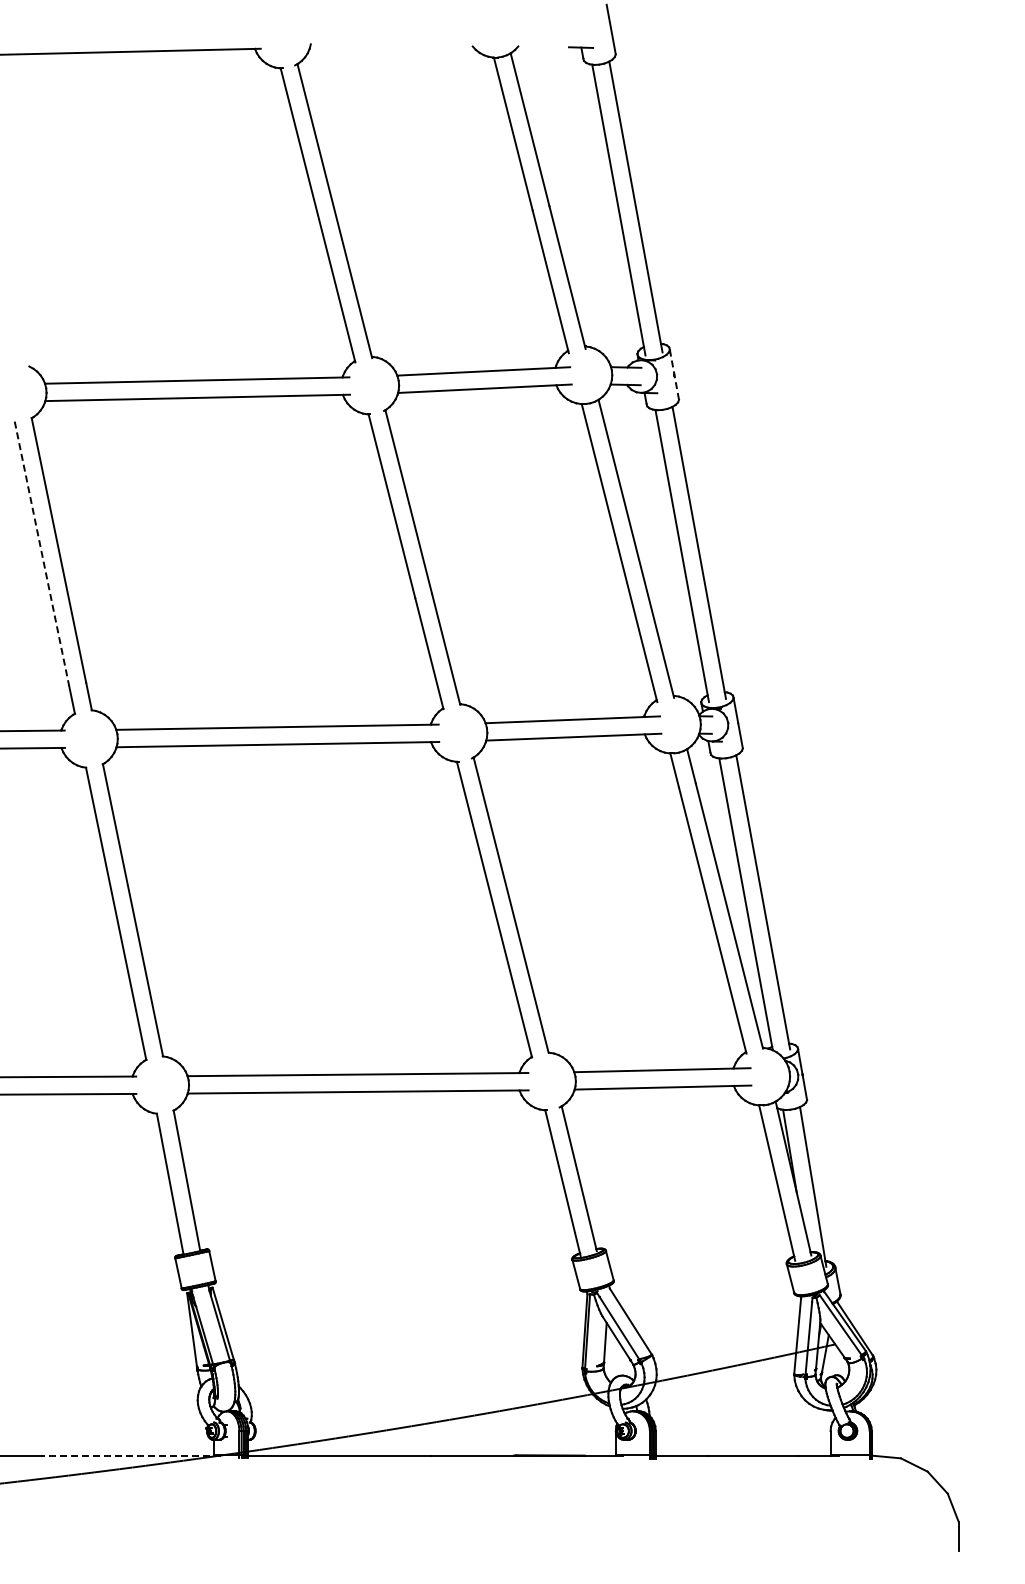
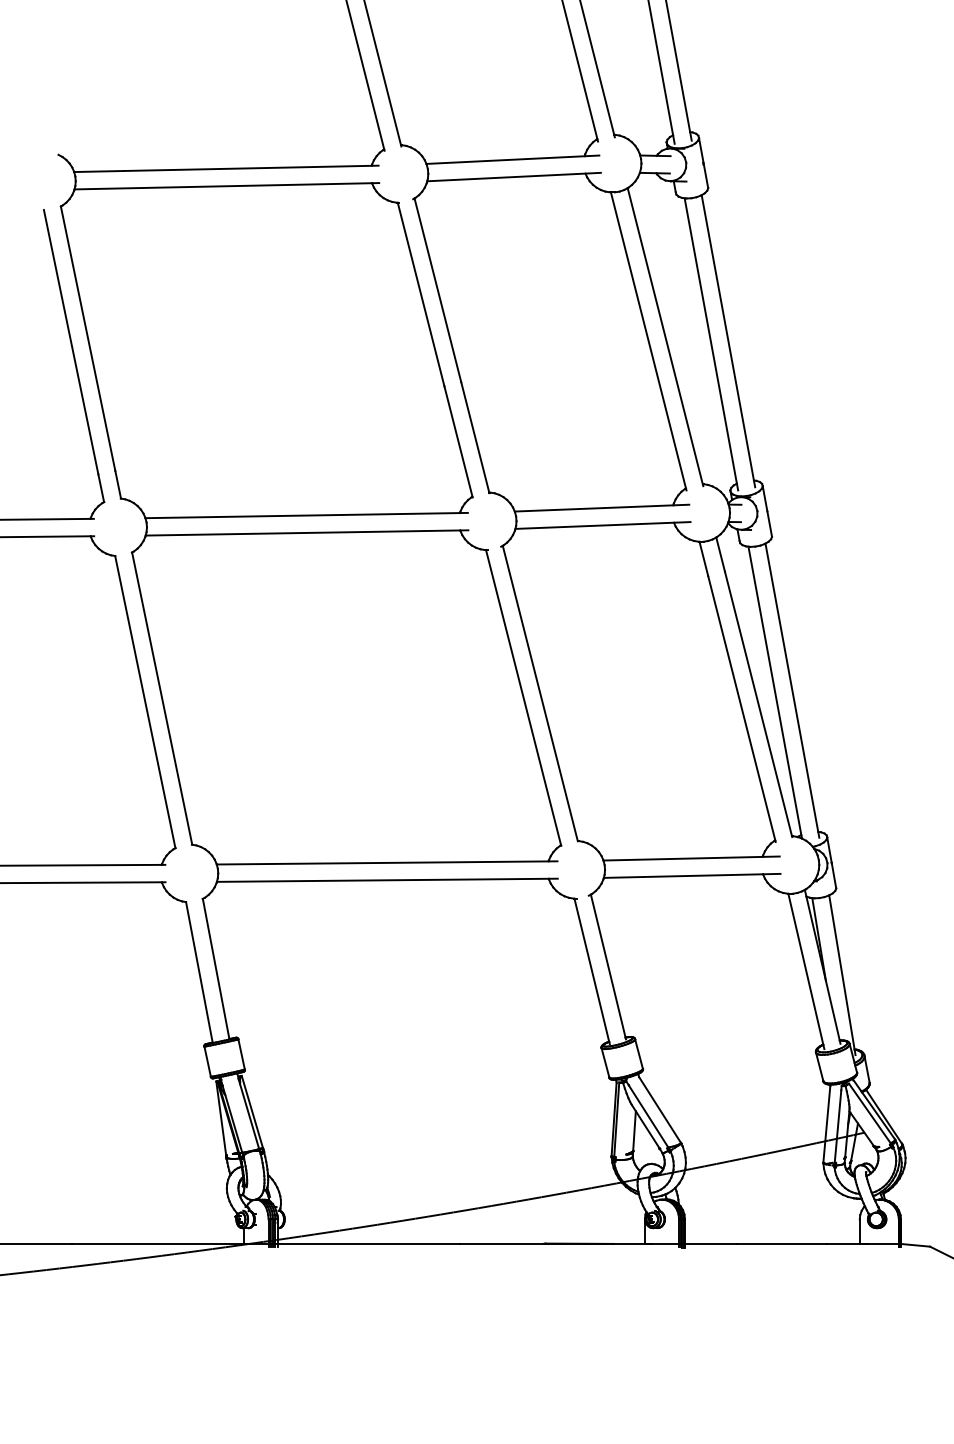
line: (674, 374) -> (703, 162), dashed -> solid
line: (42, 554) -> (71, 342), dashed -> solid
line: (131, 1455) -> (160, 1243), dashed -> solid

